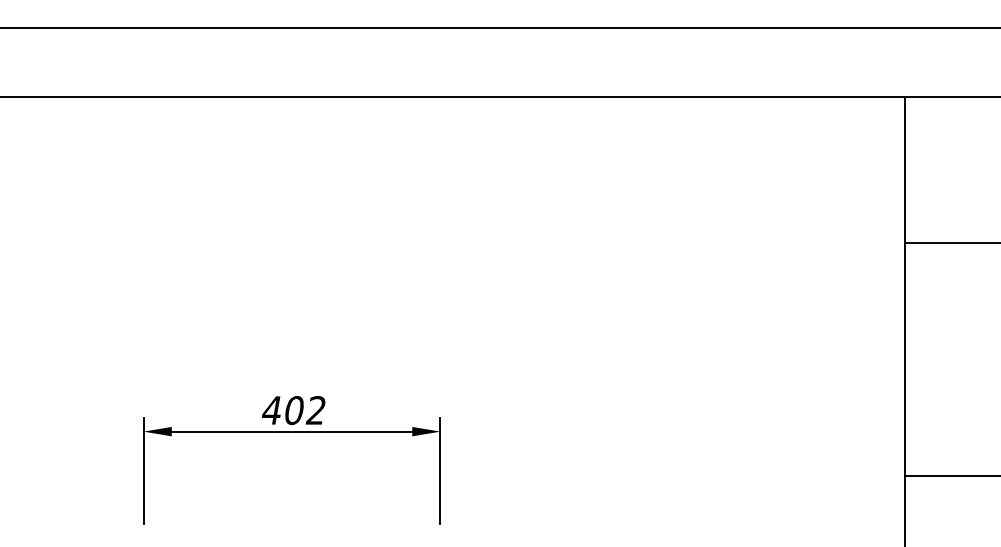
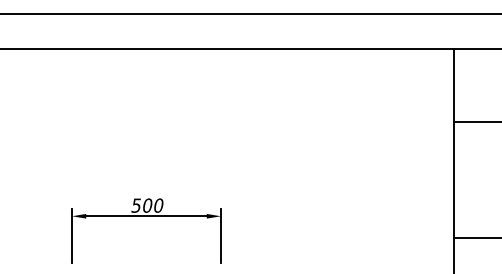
text: (294, 410) -> (147, 205), 402 -> 500

